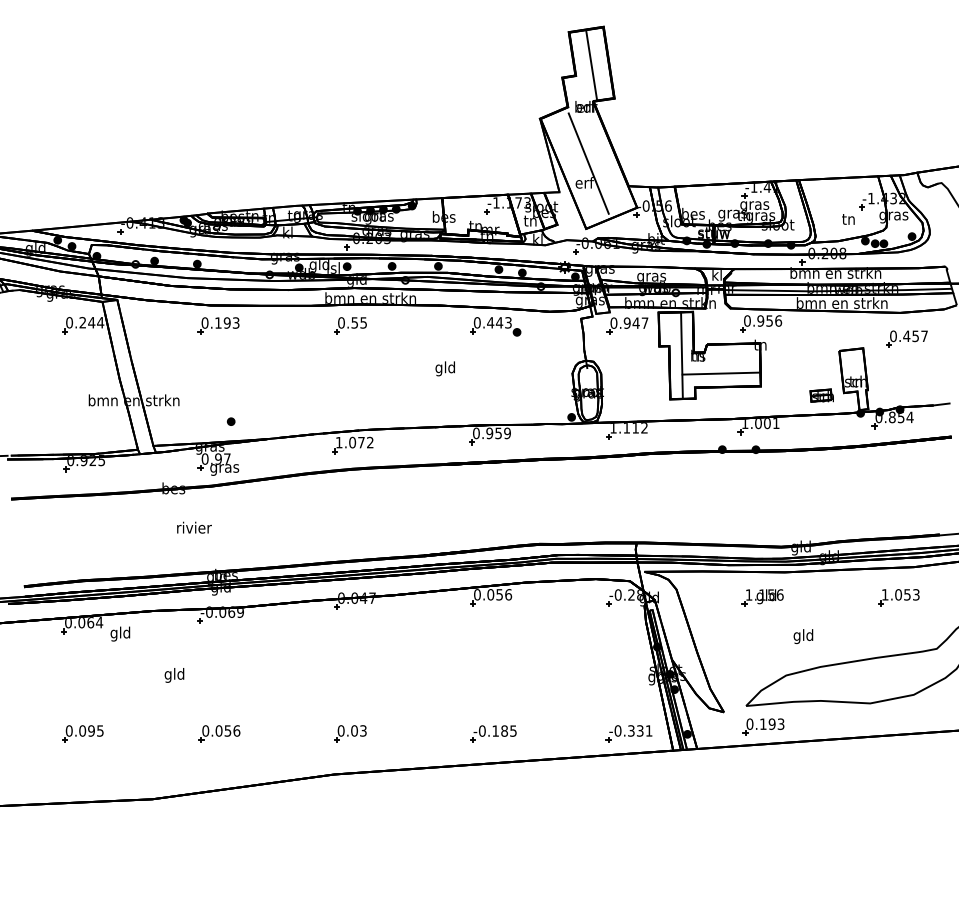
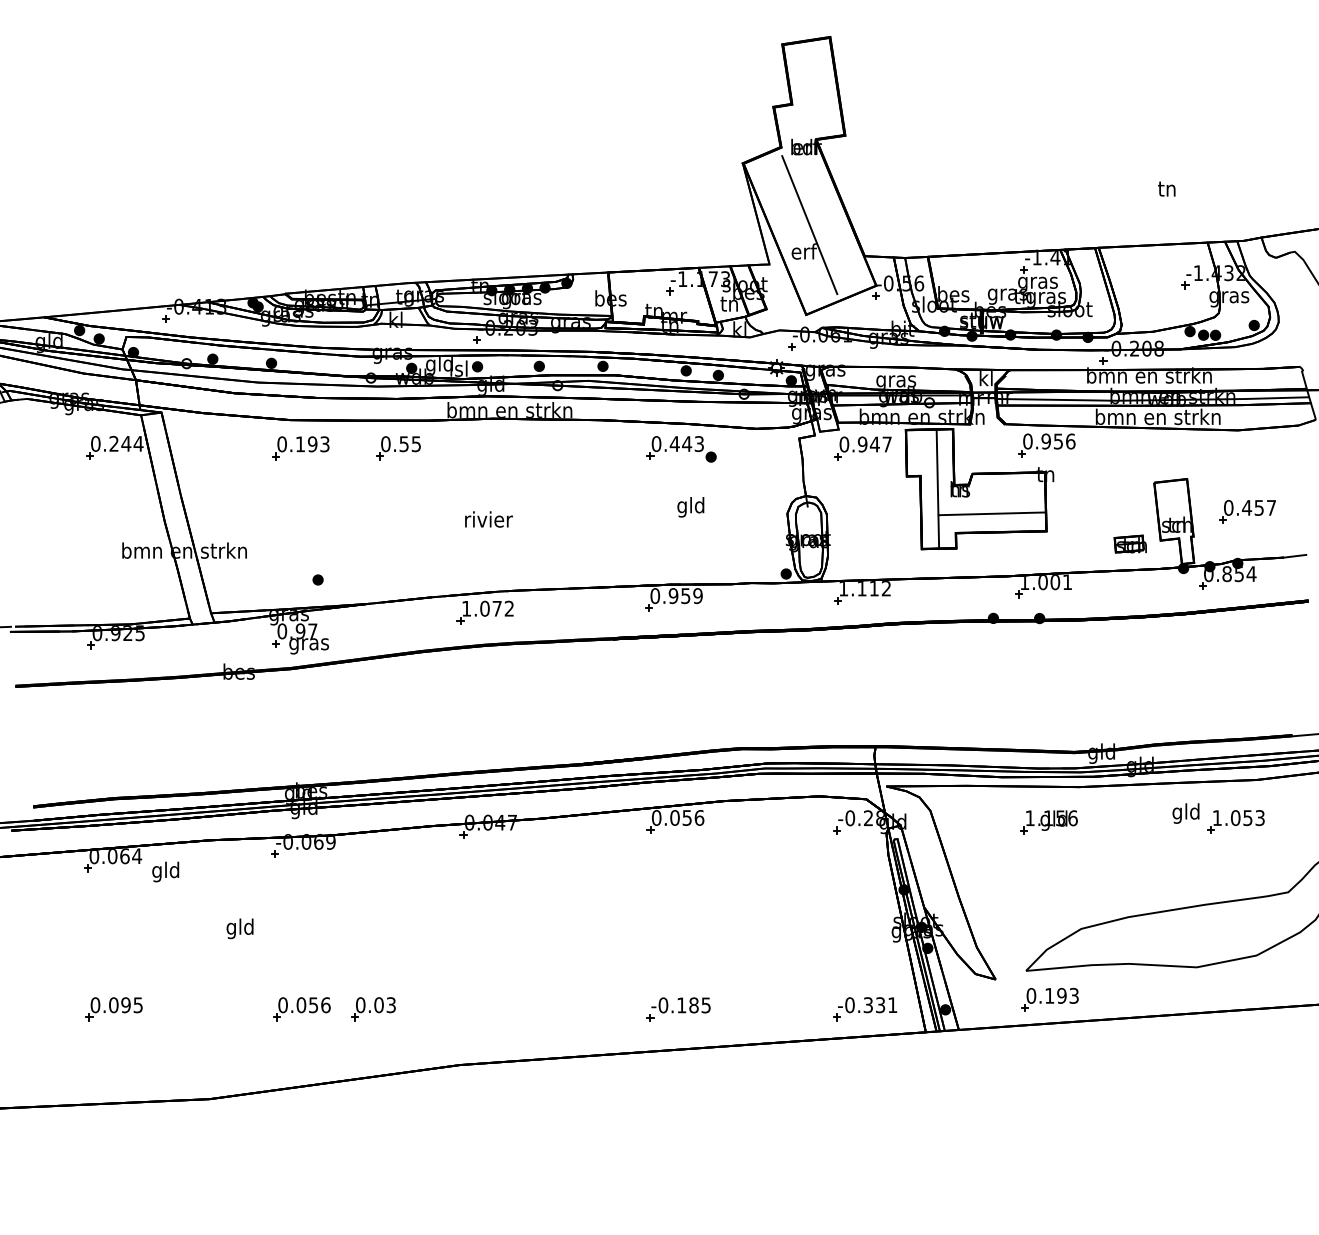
line: (591, 65) -> (813, 90), removed
text: (848, 219) -> (1166, 189), moved
part: (350, 325) -> (398, 447), moved
part: (906, 338) -> (1246, 510), moved
text: (444, 368) -> (689, 506), moved
text: (194, 527) -> (489, 519), moved
text: (803, 636) -> (1186, 813), moved
part: (350, 733) -> (373, 1008), moved

